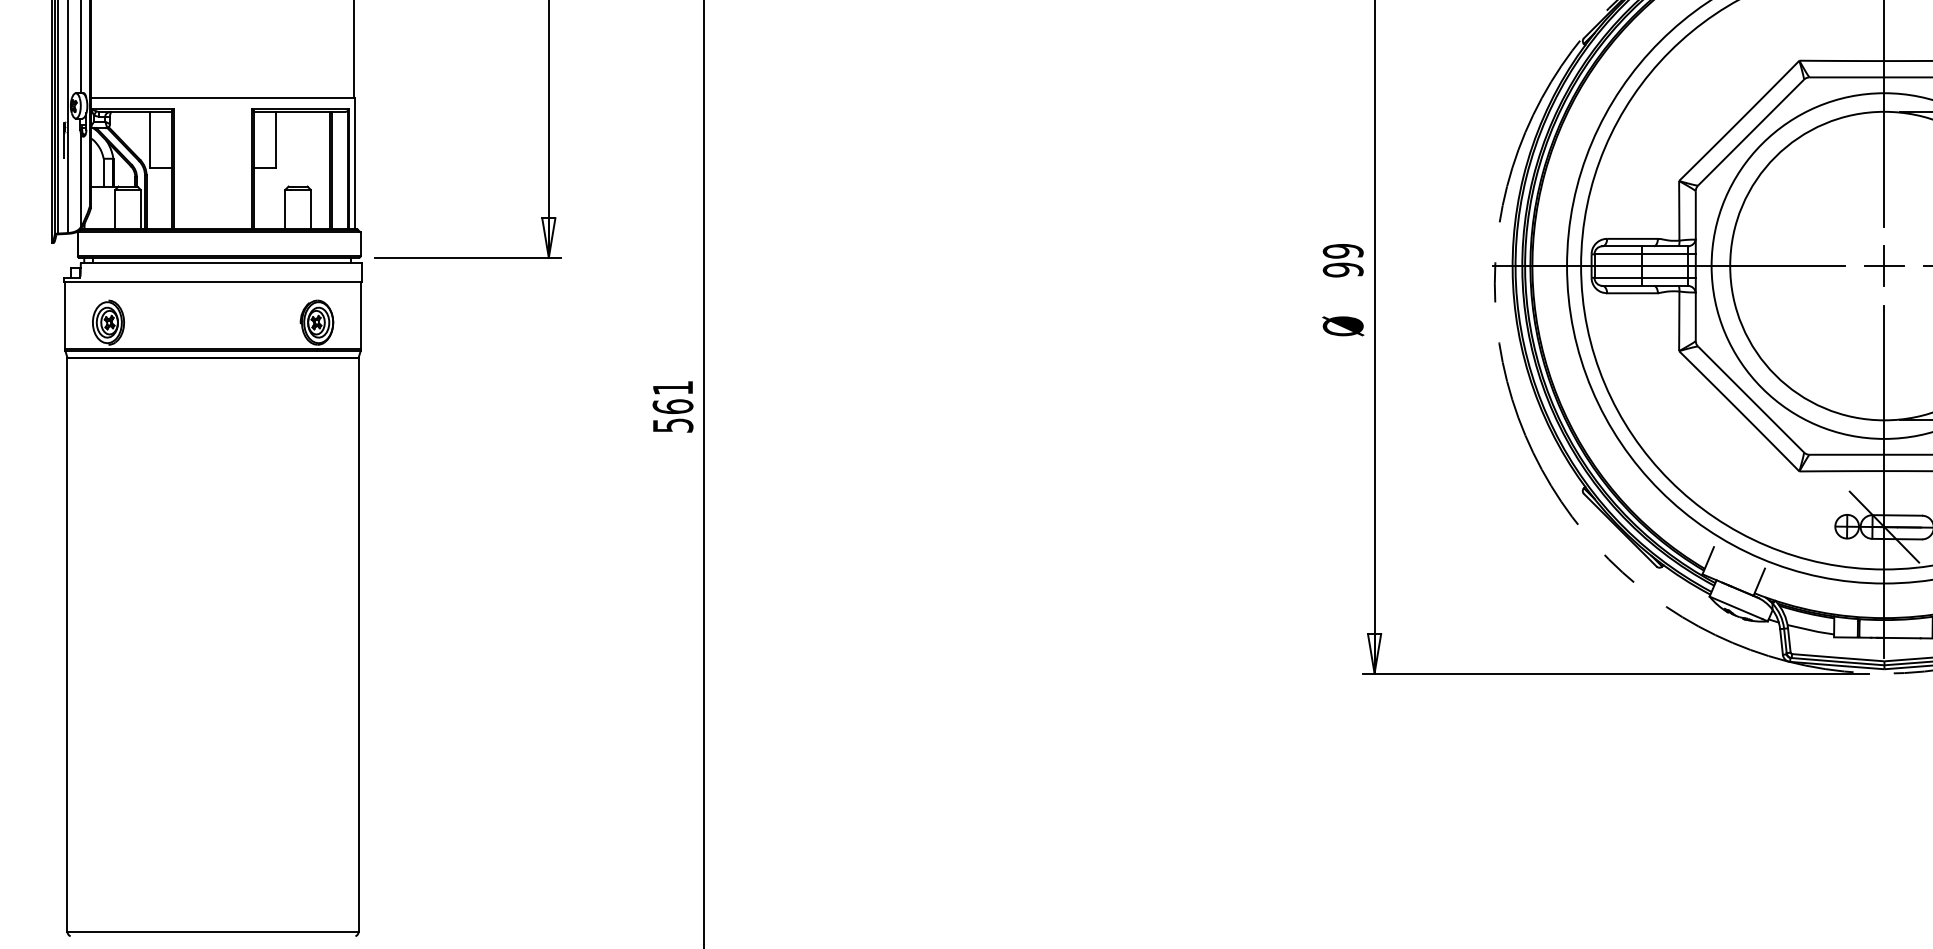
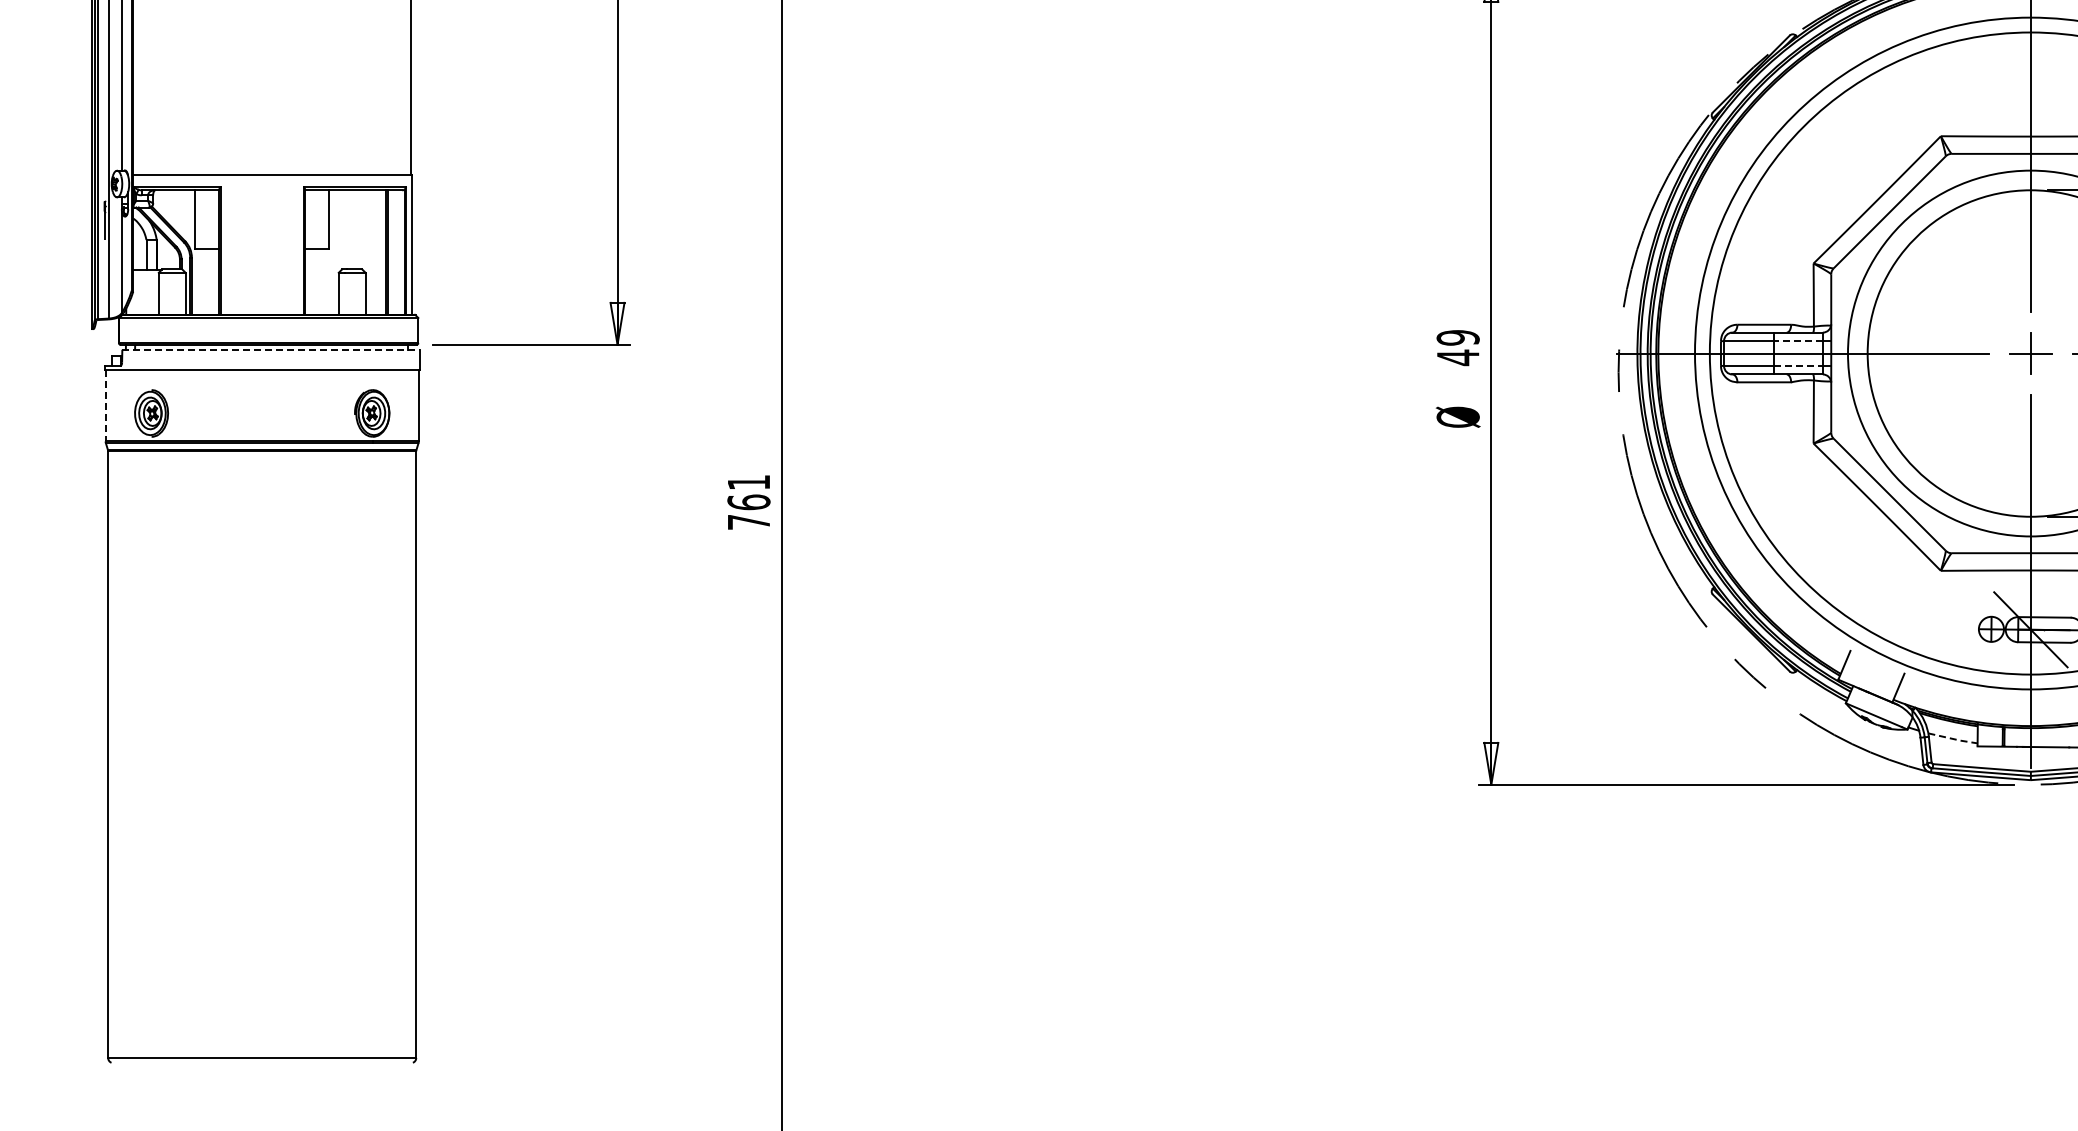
line: (1664, 253) -> (1798, 340), solid -> dashed
line: (220, 262) -> (270, 349), solid -> dashed
text: (1342, 269) -> (1457, 357), 99 -> 49
line: (1665, 278) -> (1799, 366), solid -> dashed
line: (64, 315) -> (105, 405), solid -> dashed
text: (673, 425) -> (749, 522), 561 -> 761
line: (1811, 630) -> (1953, 739), solid -> dashed

